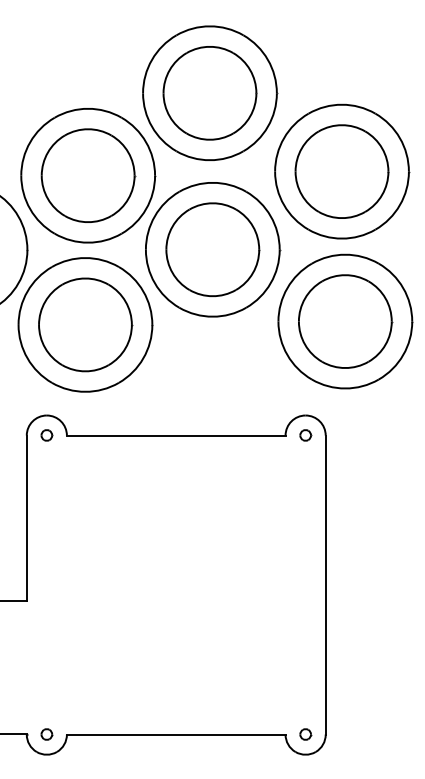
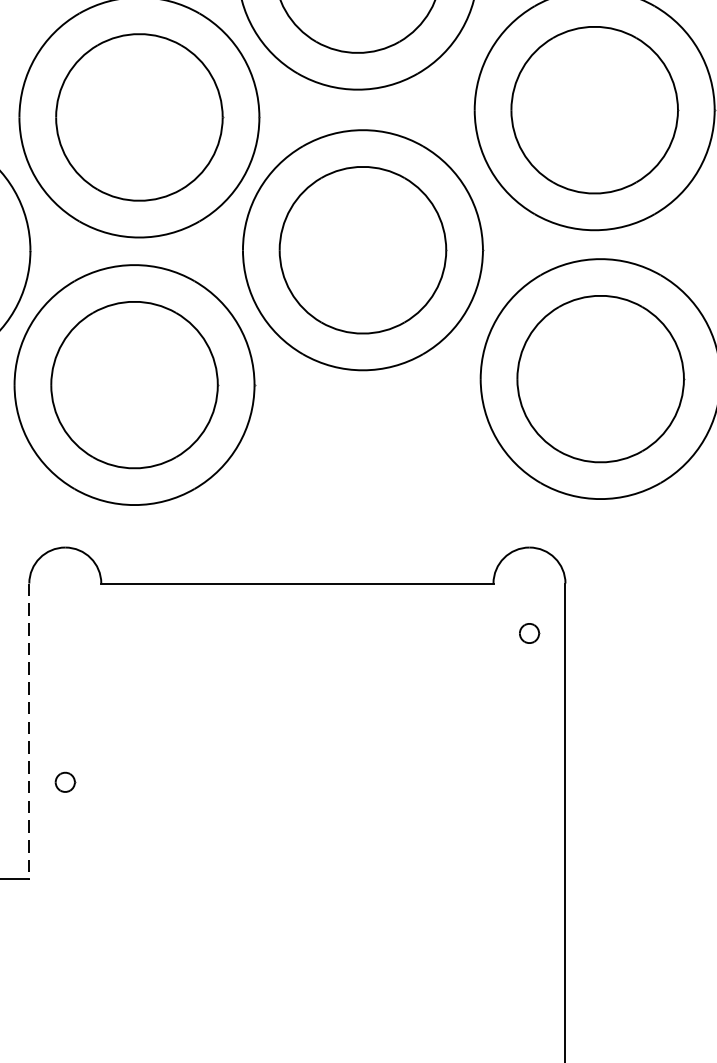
part: (46, 435) -> (64, 782), moved
part: (305, 435) -> (529, 633), moved
line: (26, 518) -> (28, 732), solid -> dashed

